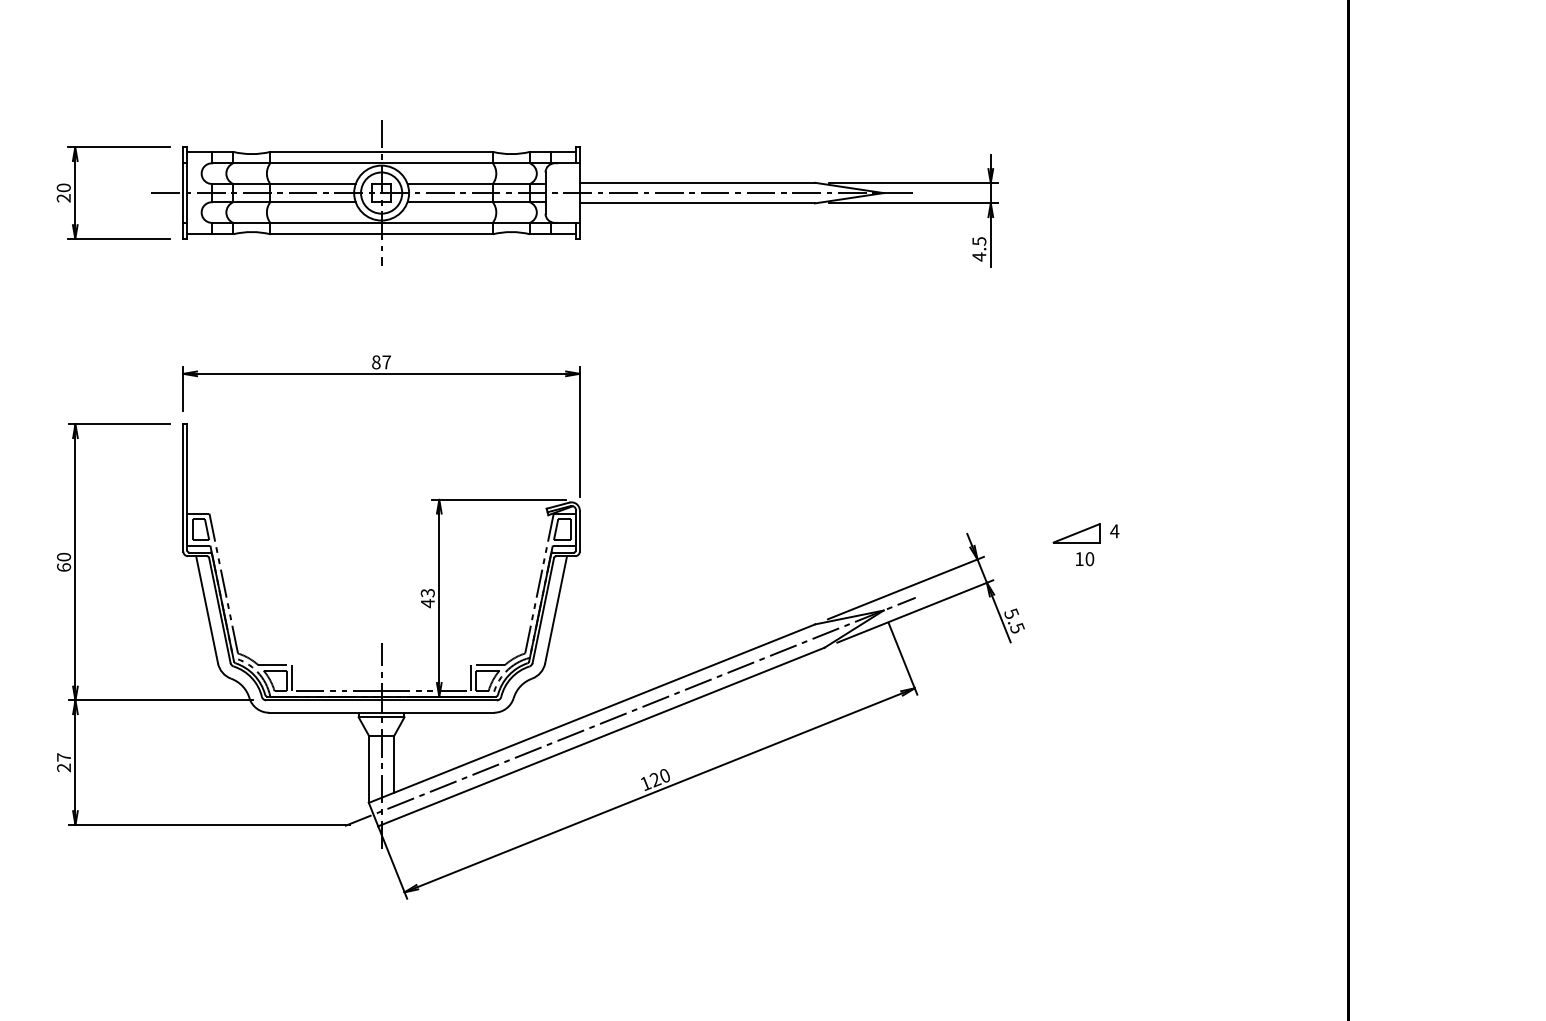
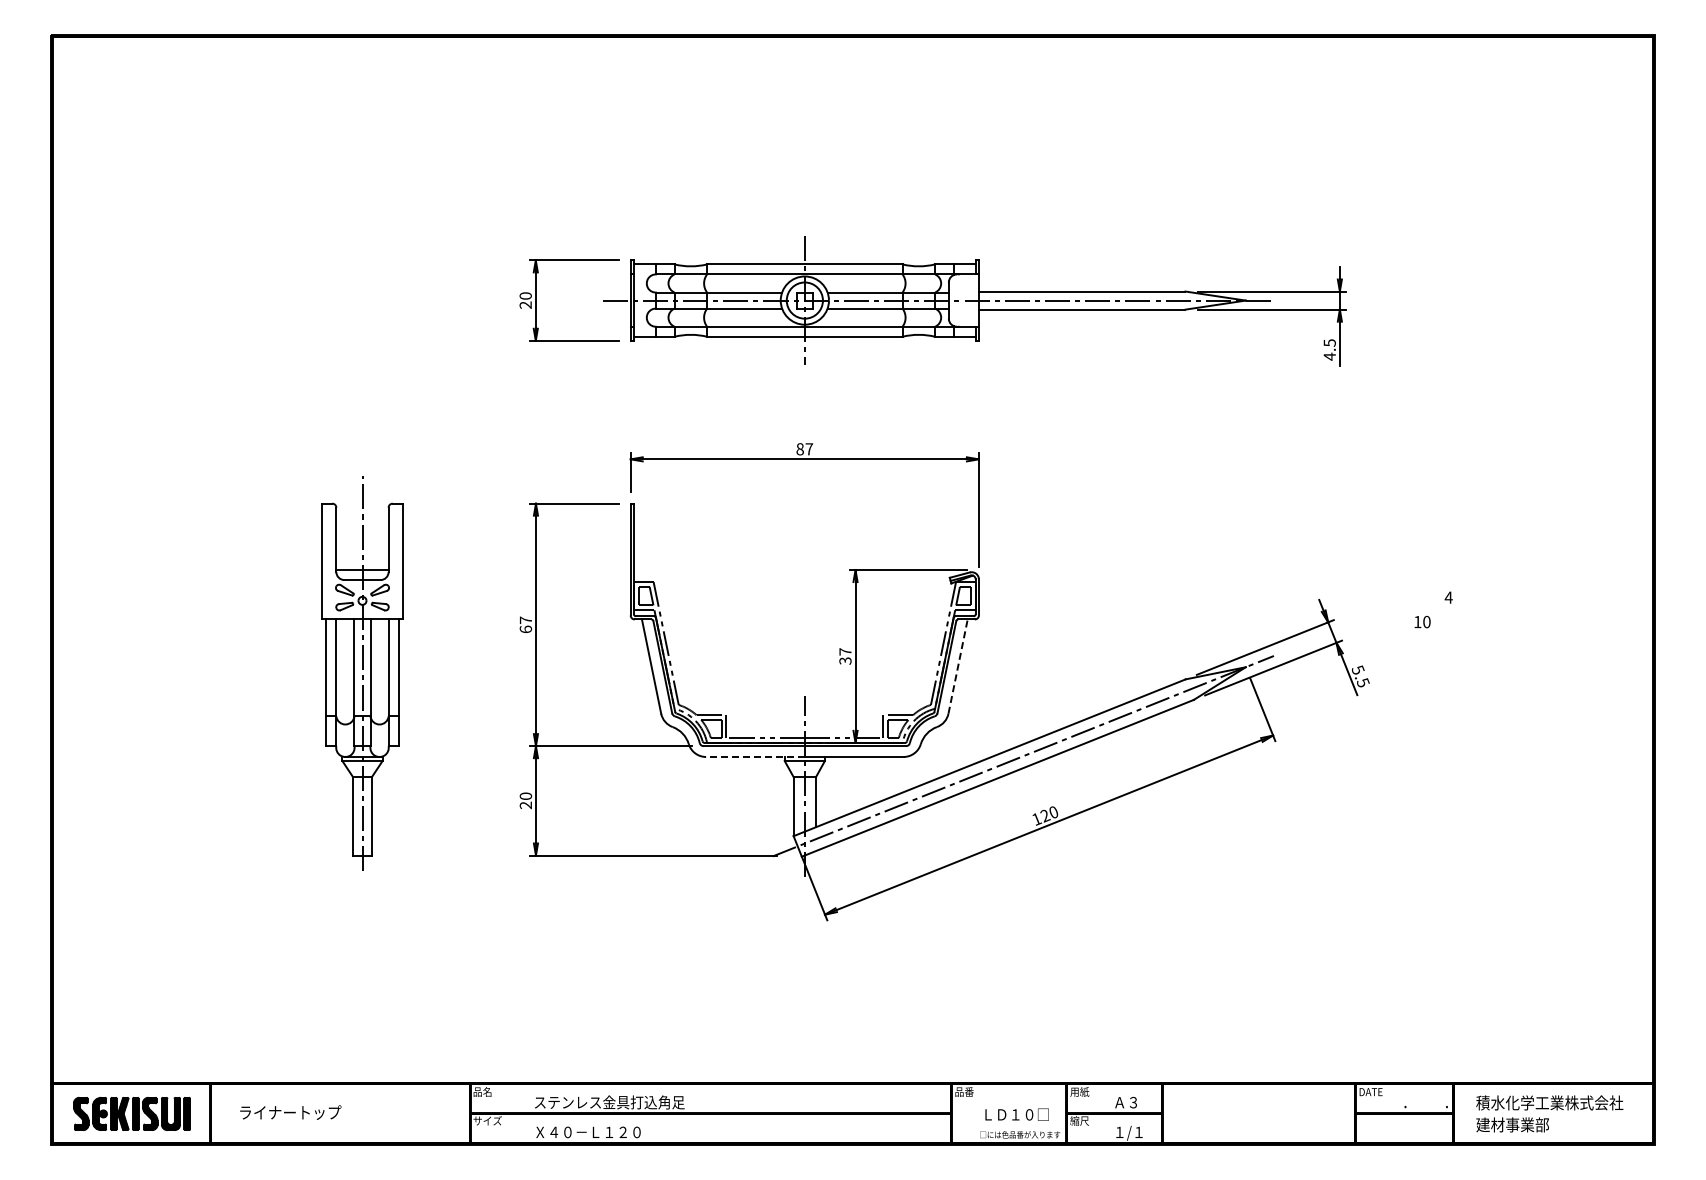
part: (1076, 533) -> (1415, 599), removed
text: (63, 556) -> (525, 619), 60 -> 67
text: (427, 598) -> (845, 656), 43 -> 37
line: (556, 609) -> (958, 666), solid -> dashed
line: (324, 712) -> (754, 756), solid -> dashed
text: (63, 756) -> (525, 795), 27 -> 20

